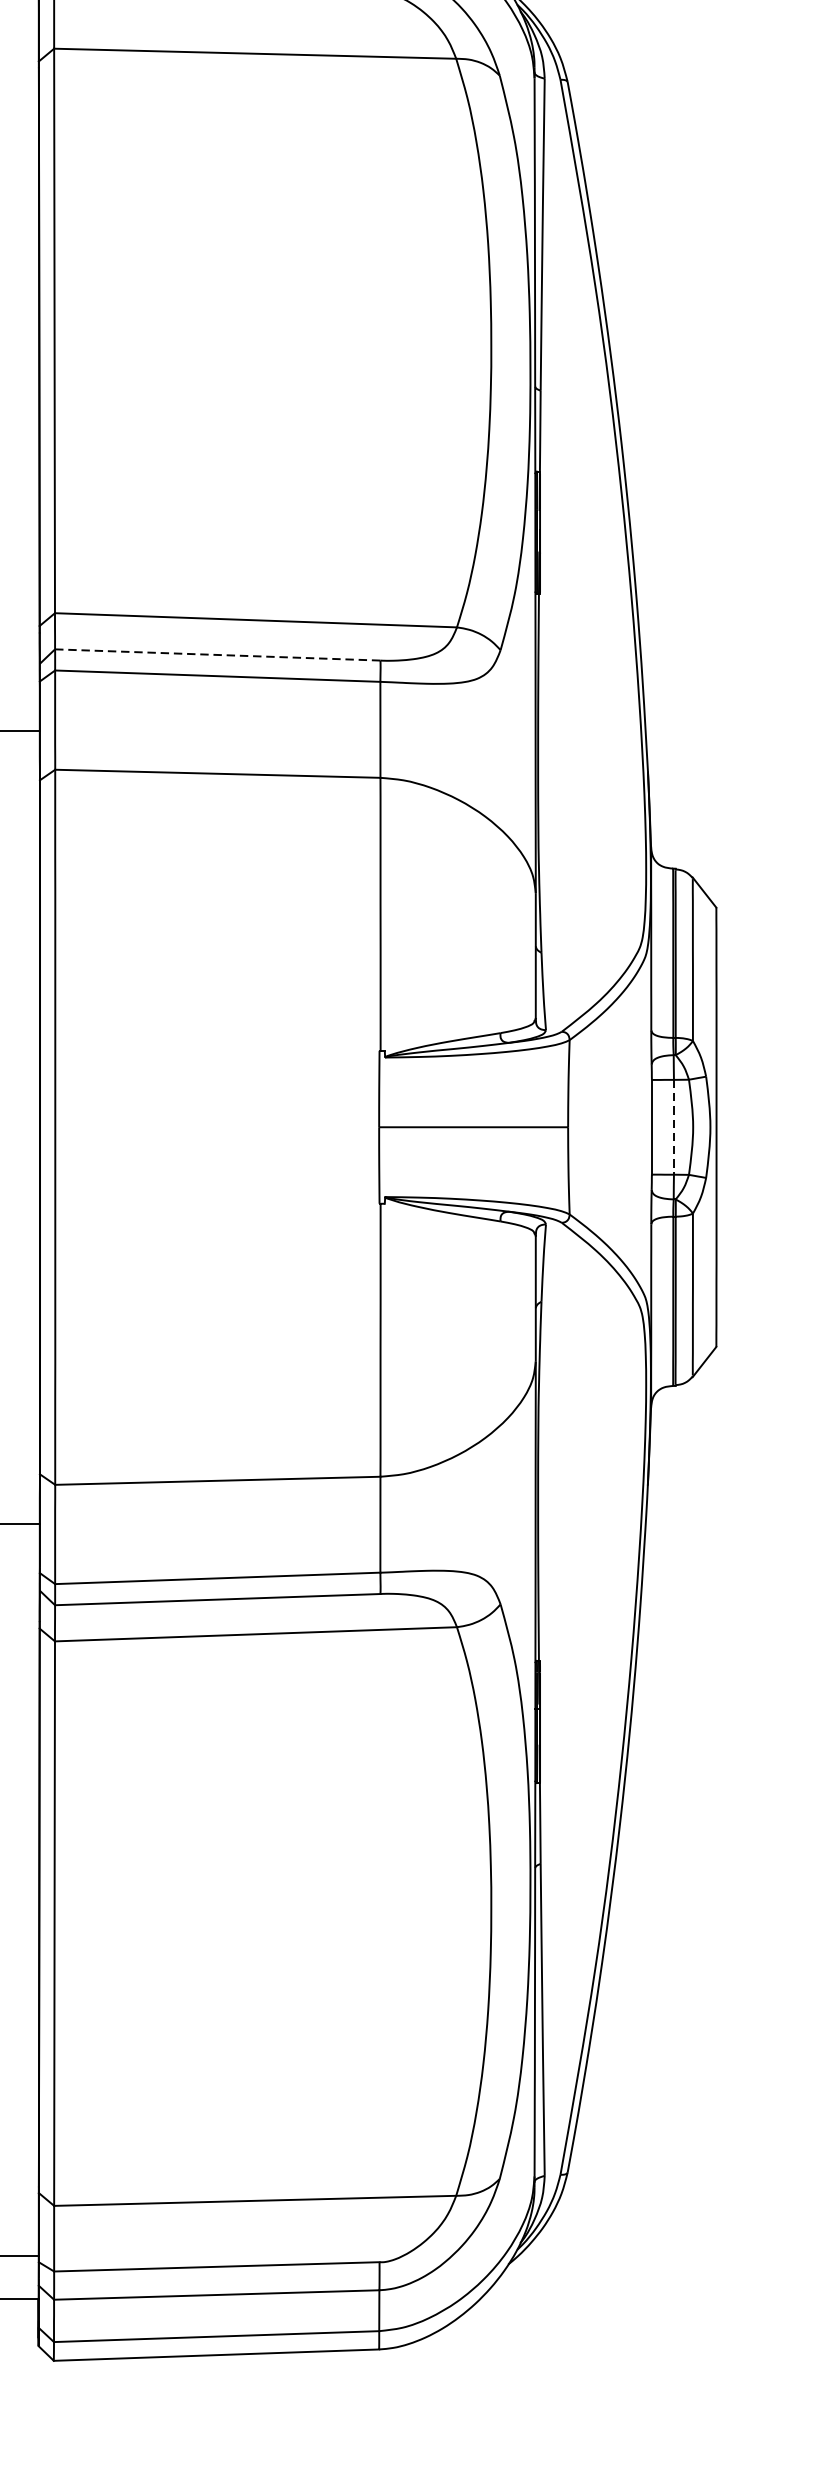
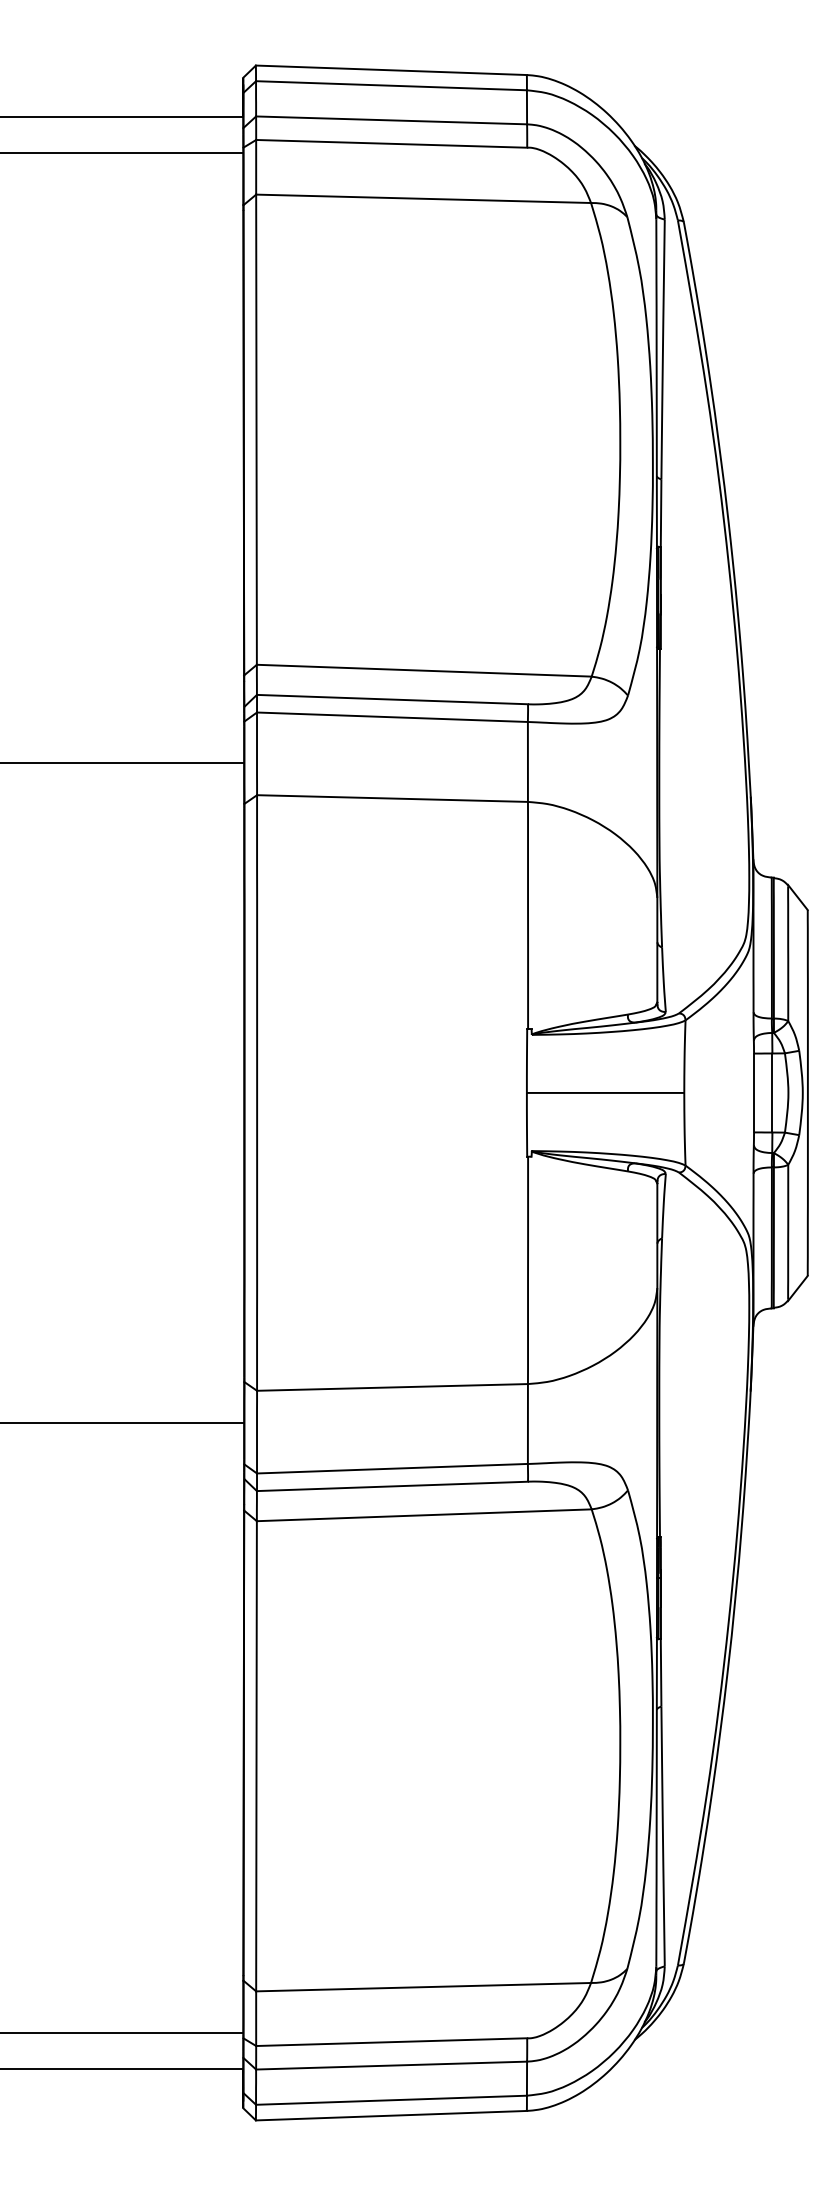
line: (217, 654) -> (392, 699), dashed -> solid
line: (674, 1127) -> (772, 1093), dashed -> solid

